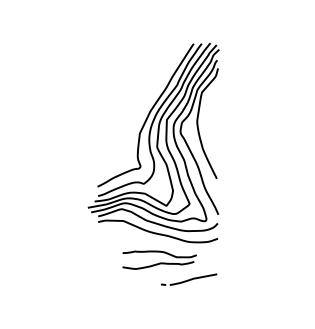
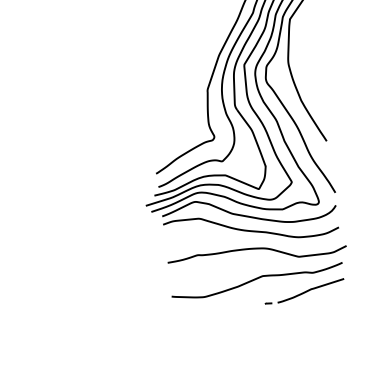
part: (159, 259) -> (258, 267), size x1.67

